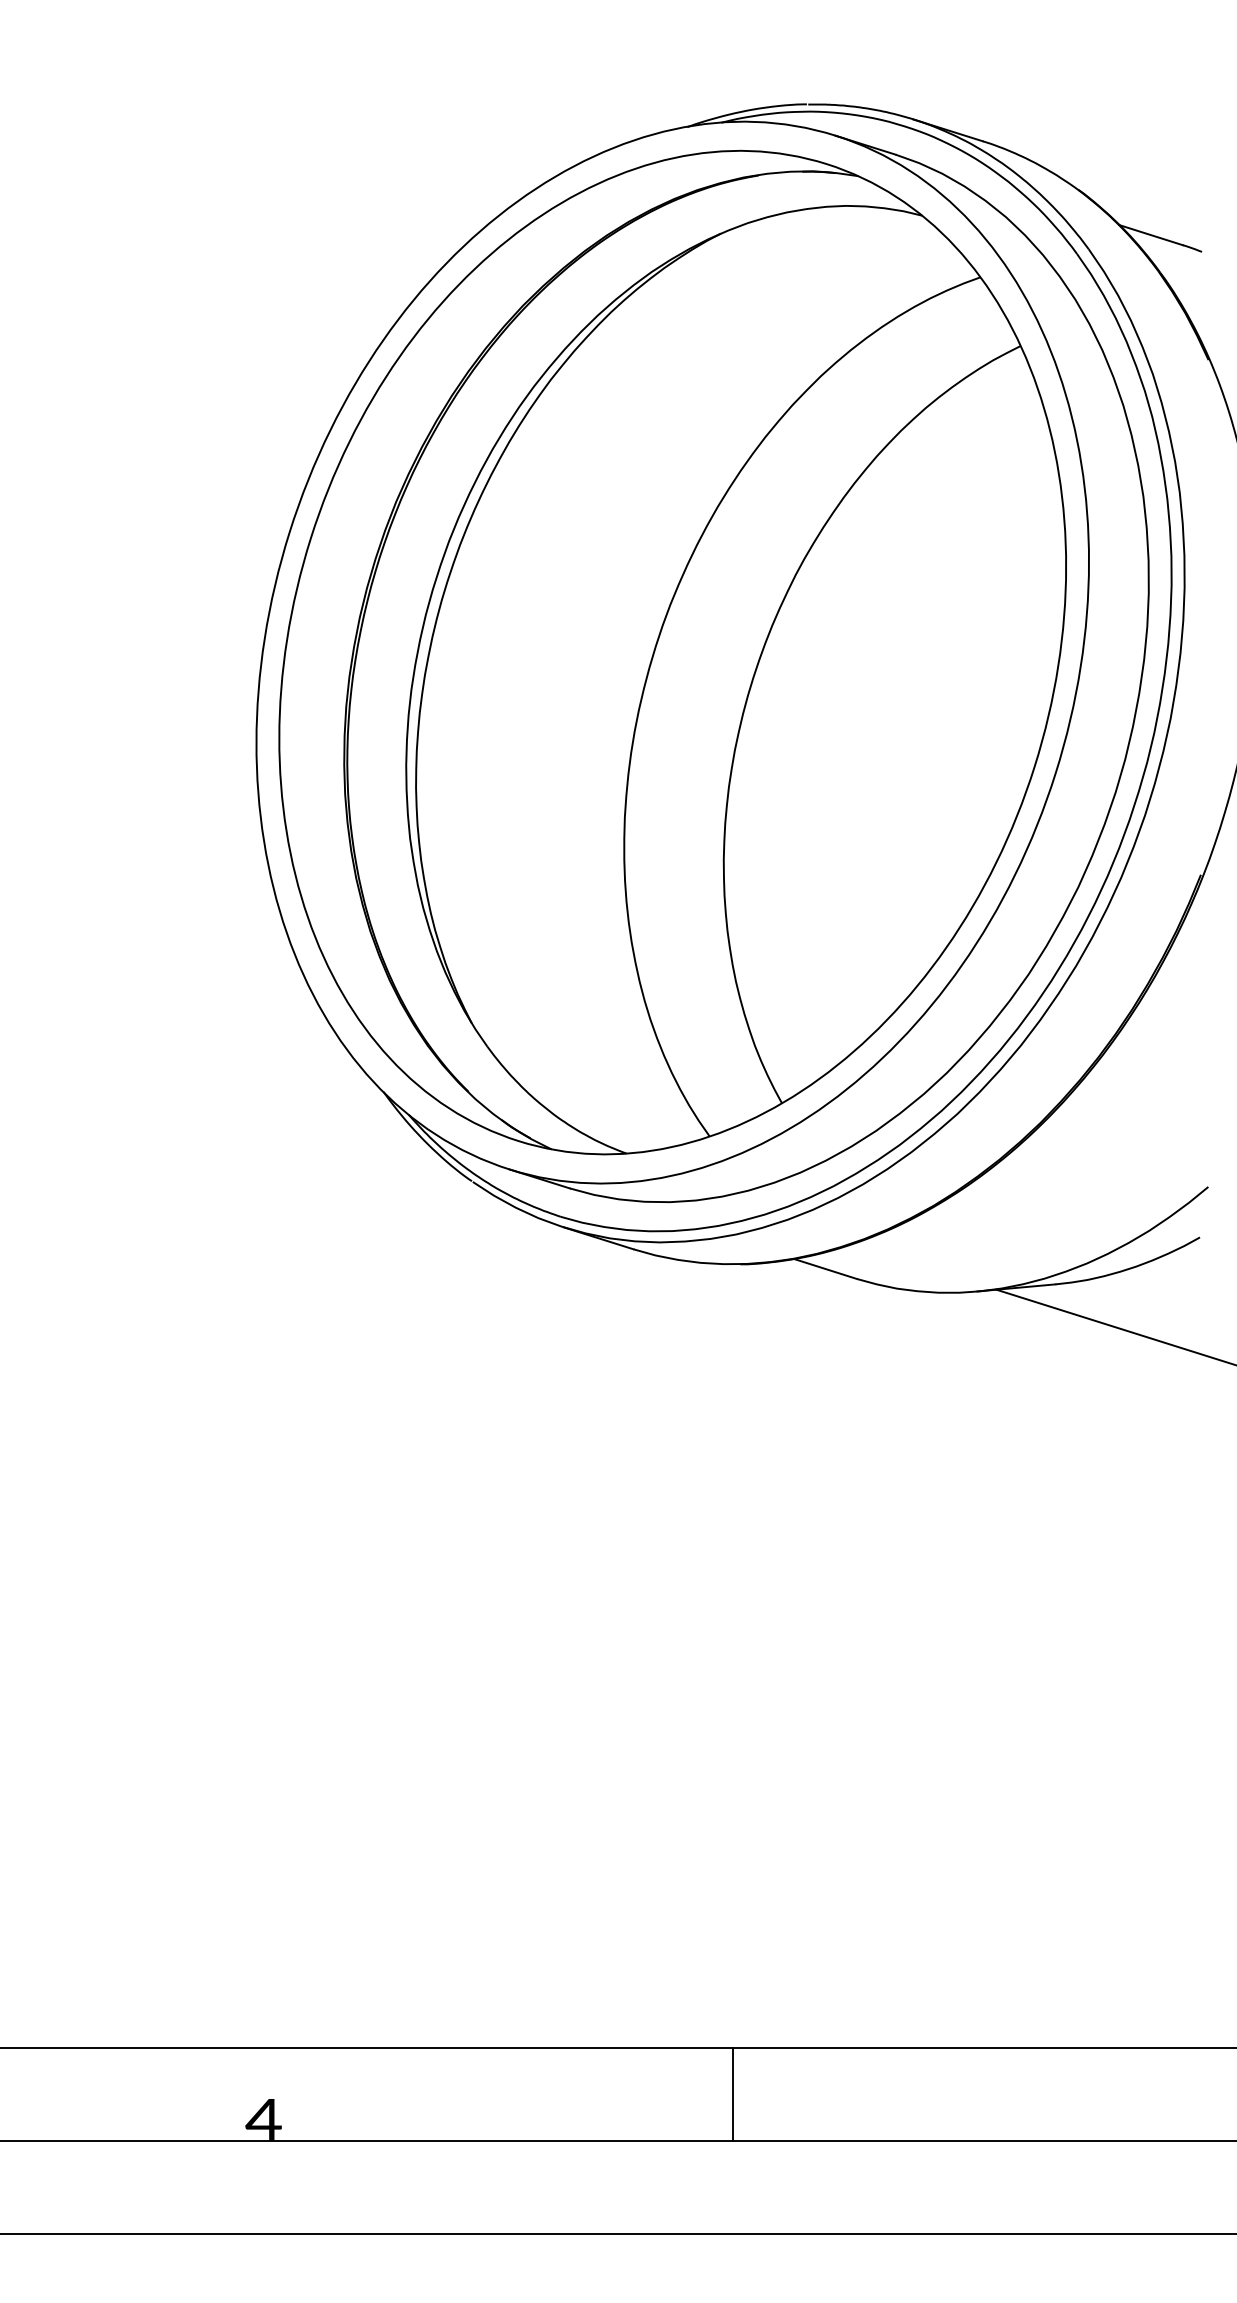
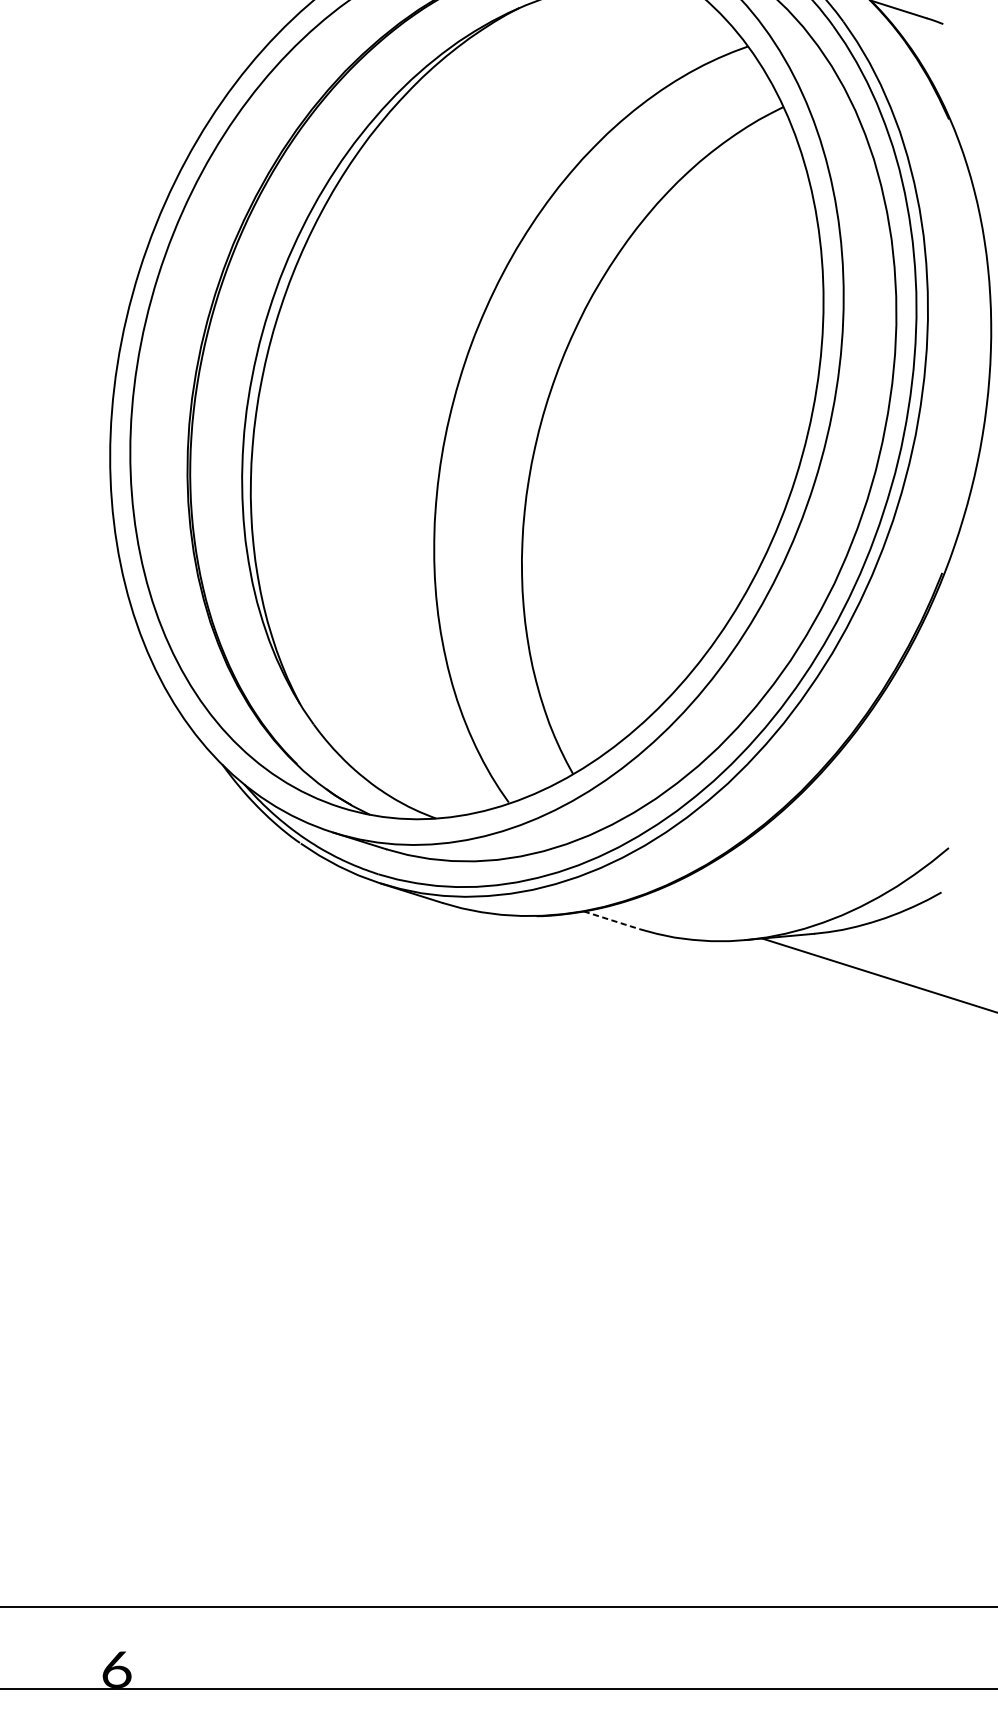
line: (825, 1269) -> (611, 920), solid -> dashed
line: (733, 2094) -> (530, 1647), removed
text: (263, 2119) -> (116, 1669), 4 -> 6

